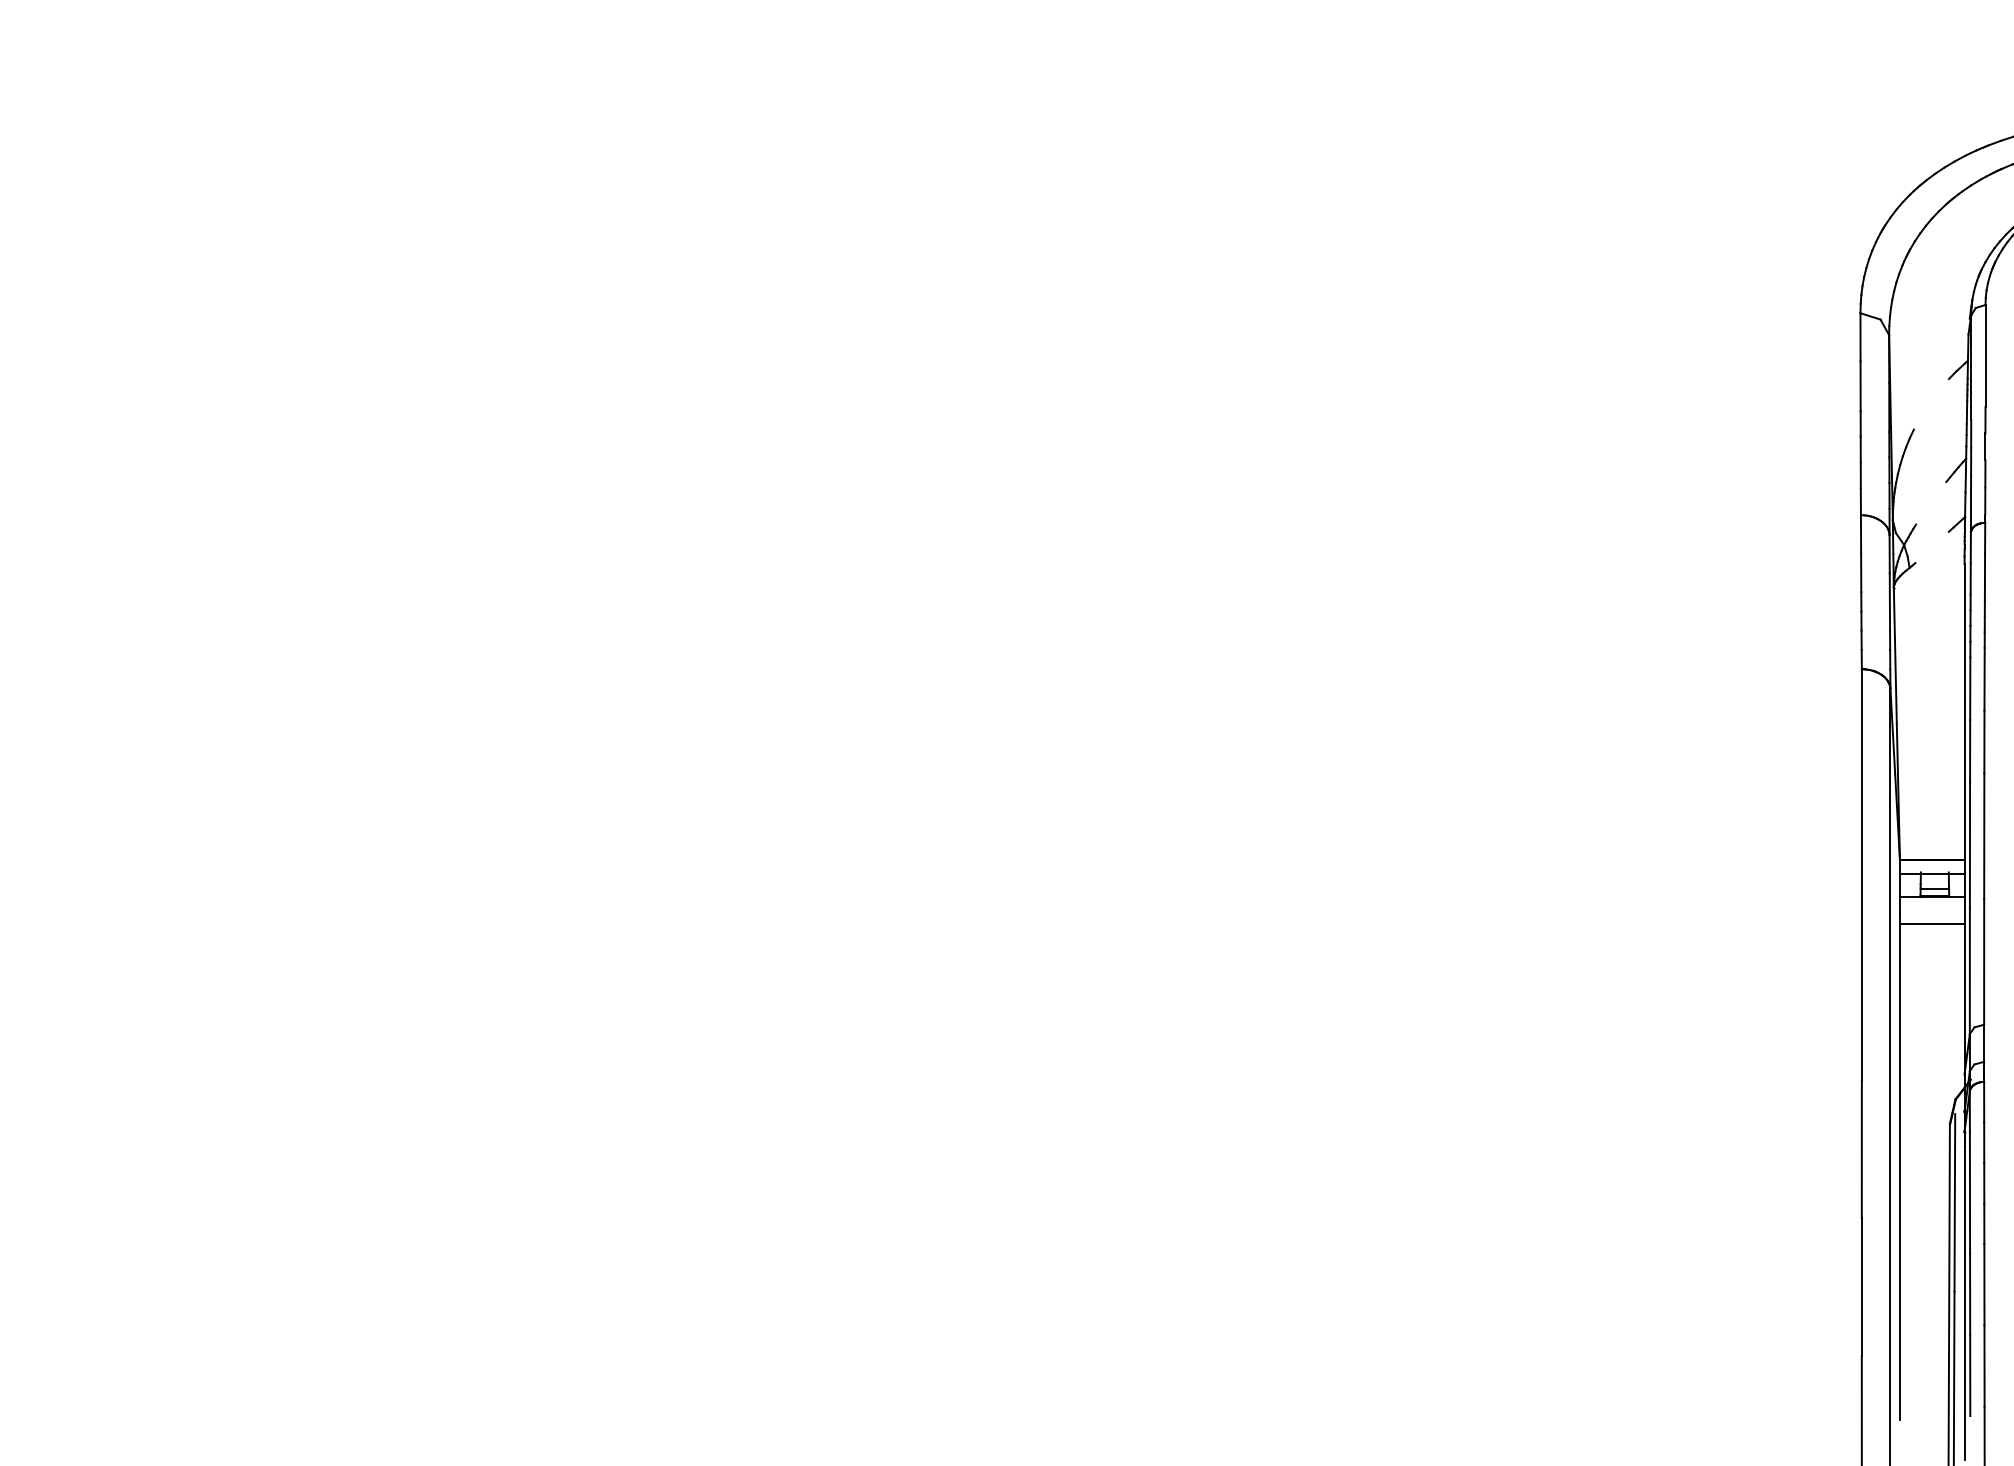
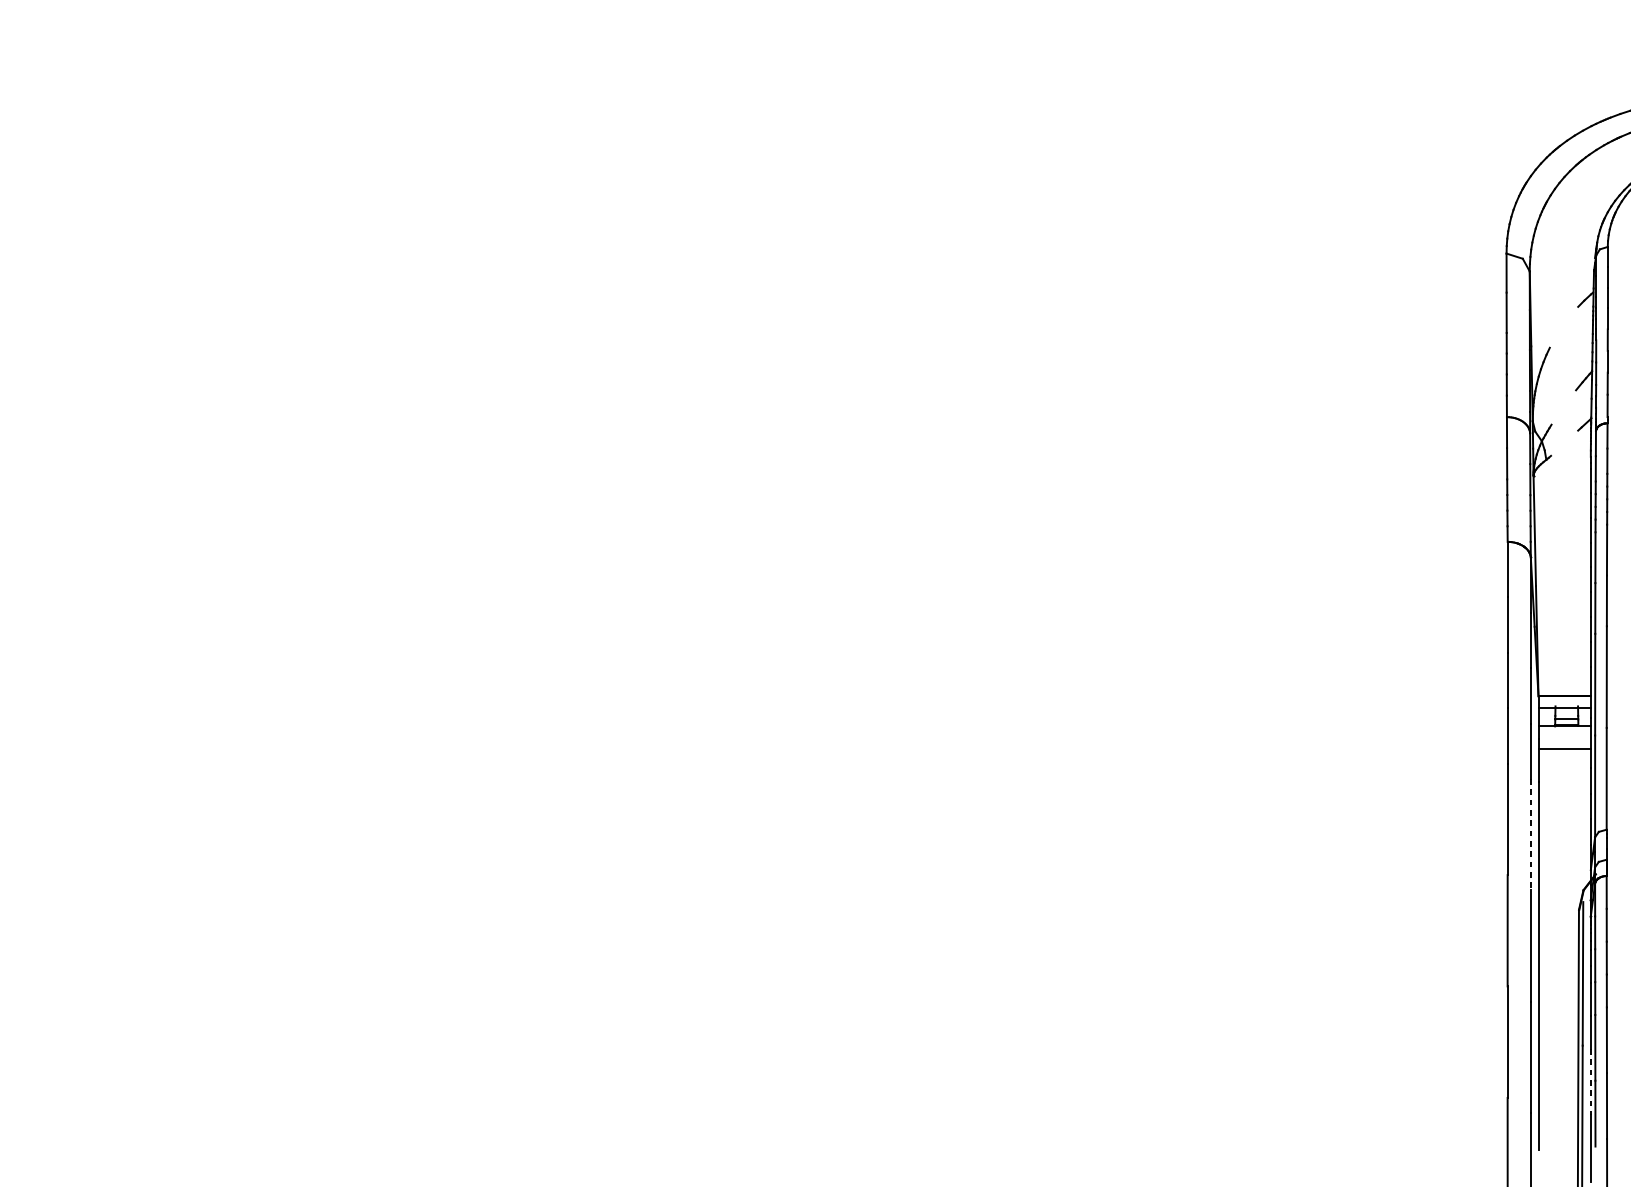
line: (1890, 1030) -> (1530, 834), solid -> dashed
line: (1964, 1336) -> (1590, 1082), solid -> dashed

